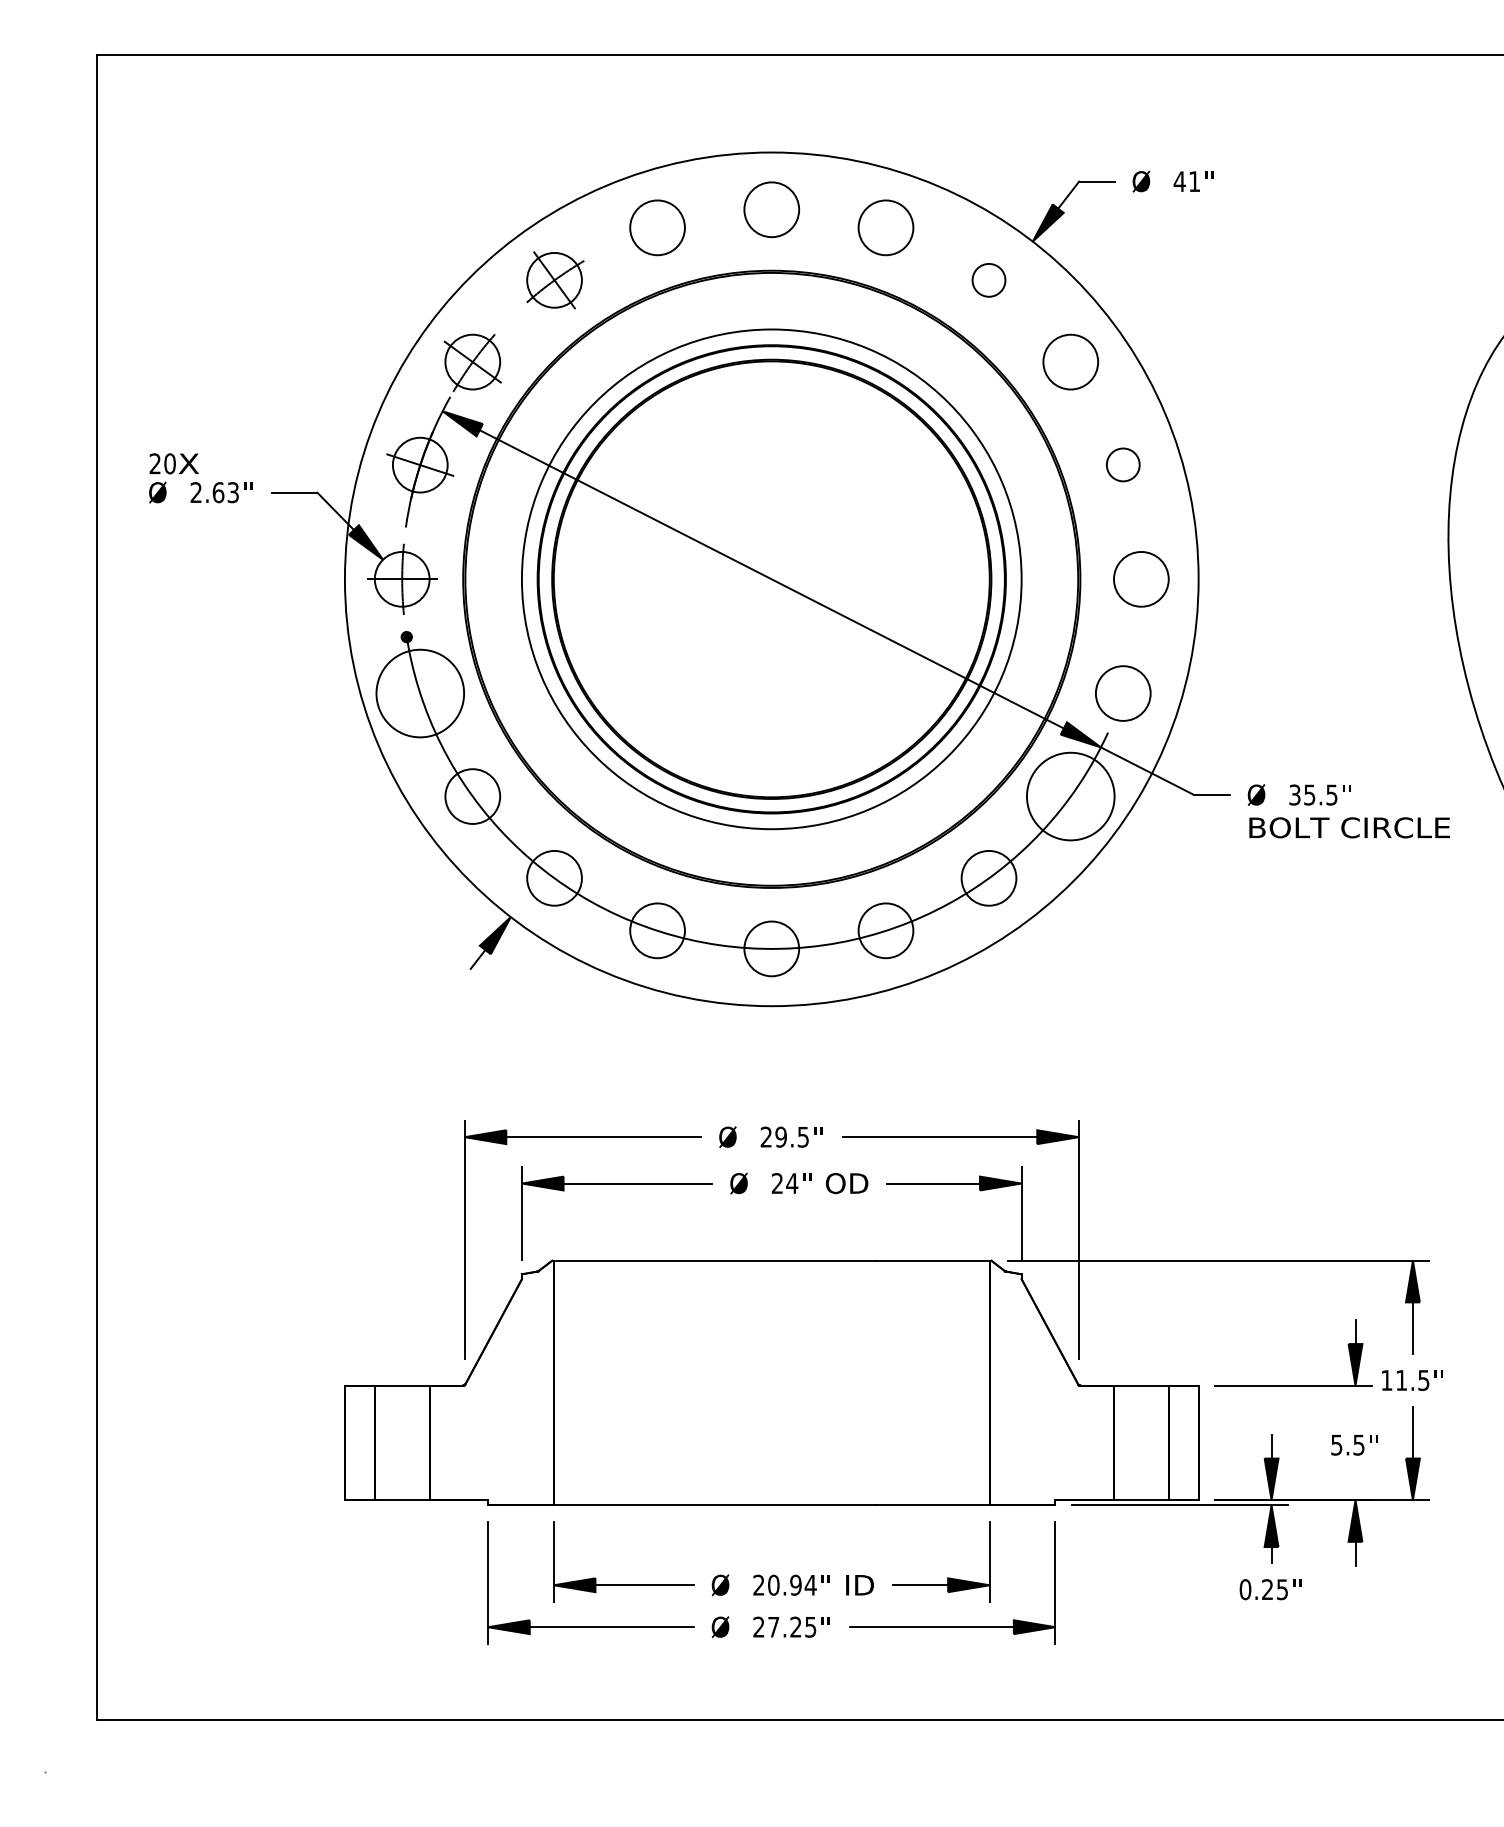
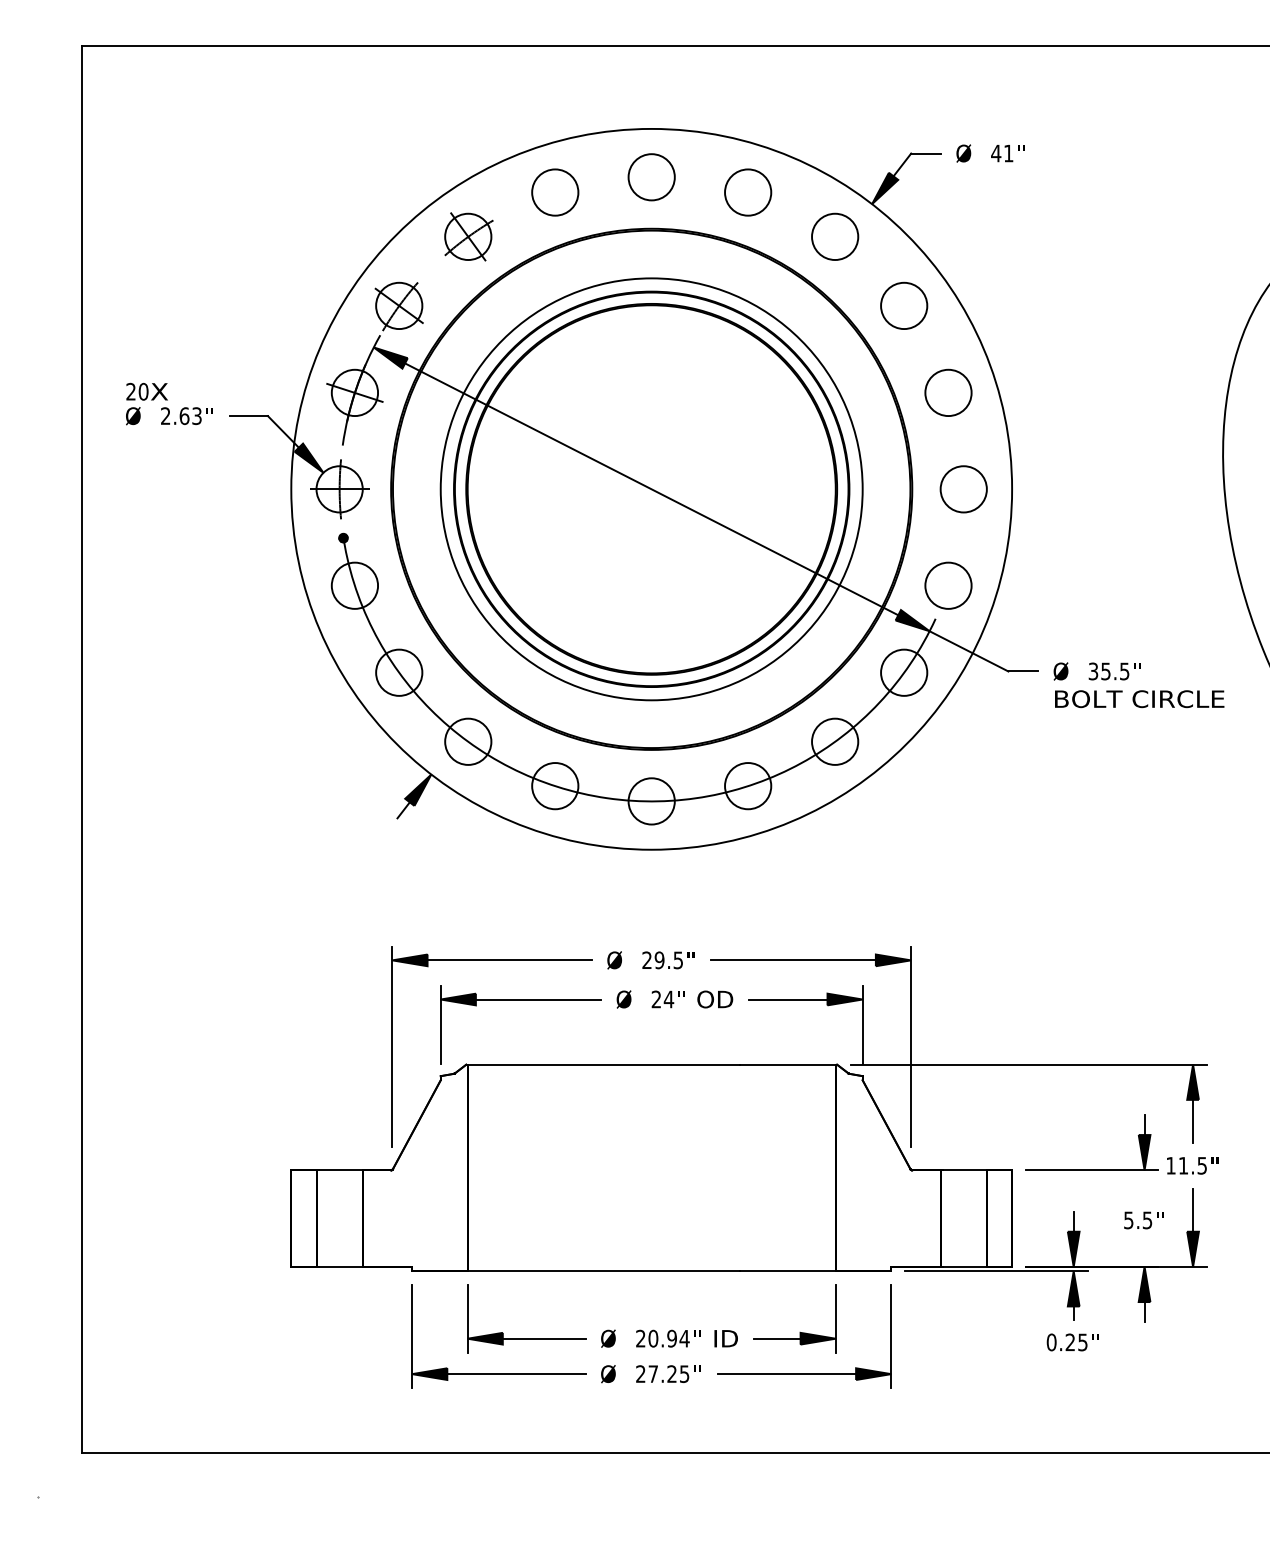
circle: (989, 279) -> (835, 236), size x1.67
circle: (1123, 464) -> (948, 392), size x1.67
circle: (419, 693) -> (354, 585), size x0.62
circle: (1071, 796) -> (904, 672), size x0.62

